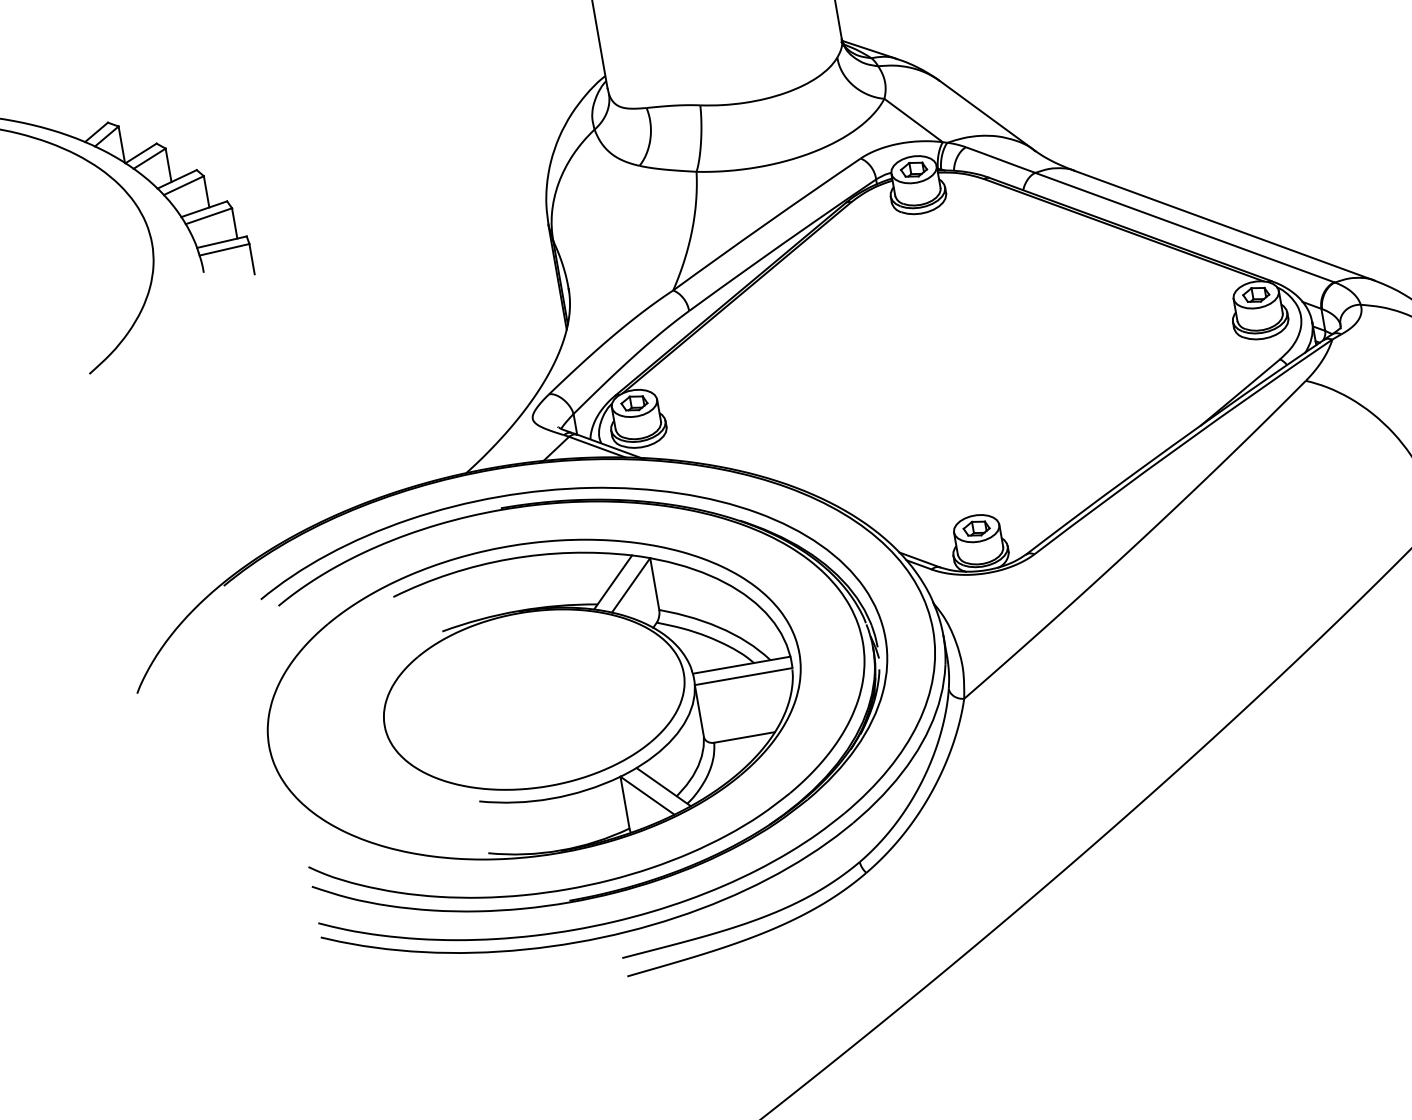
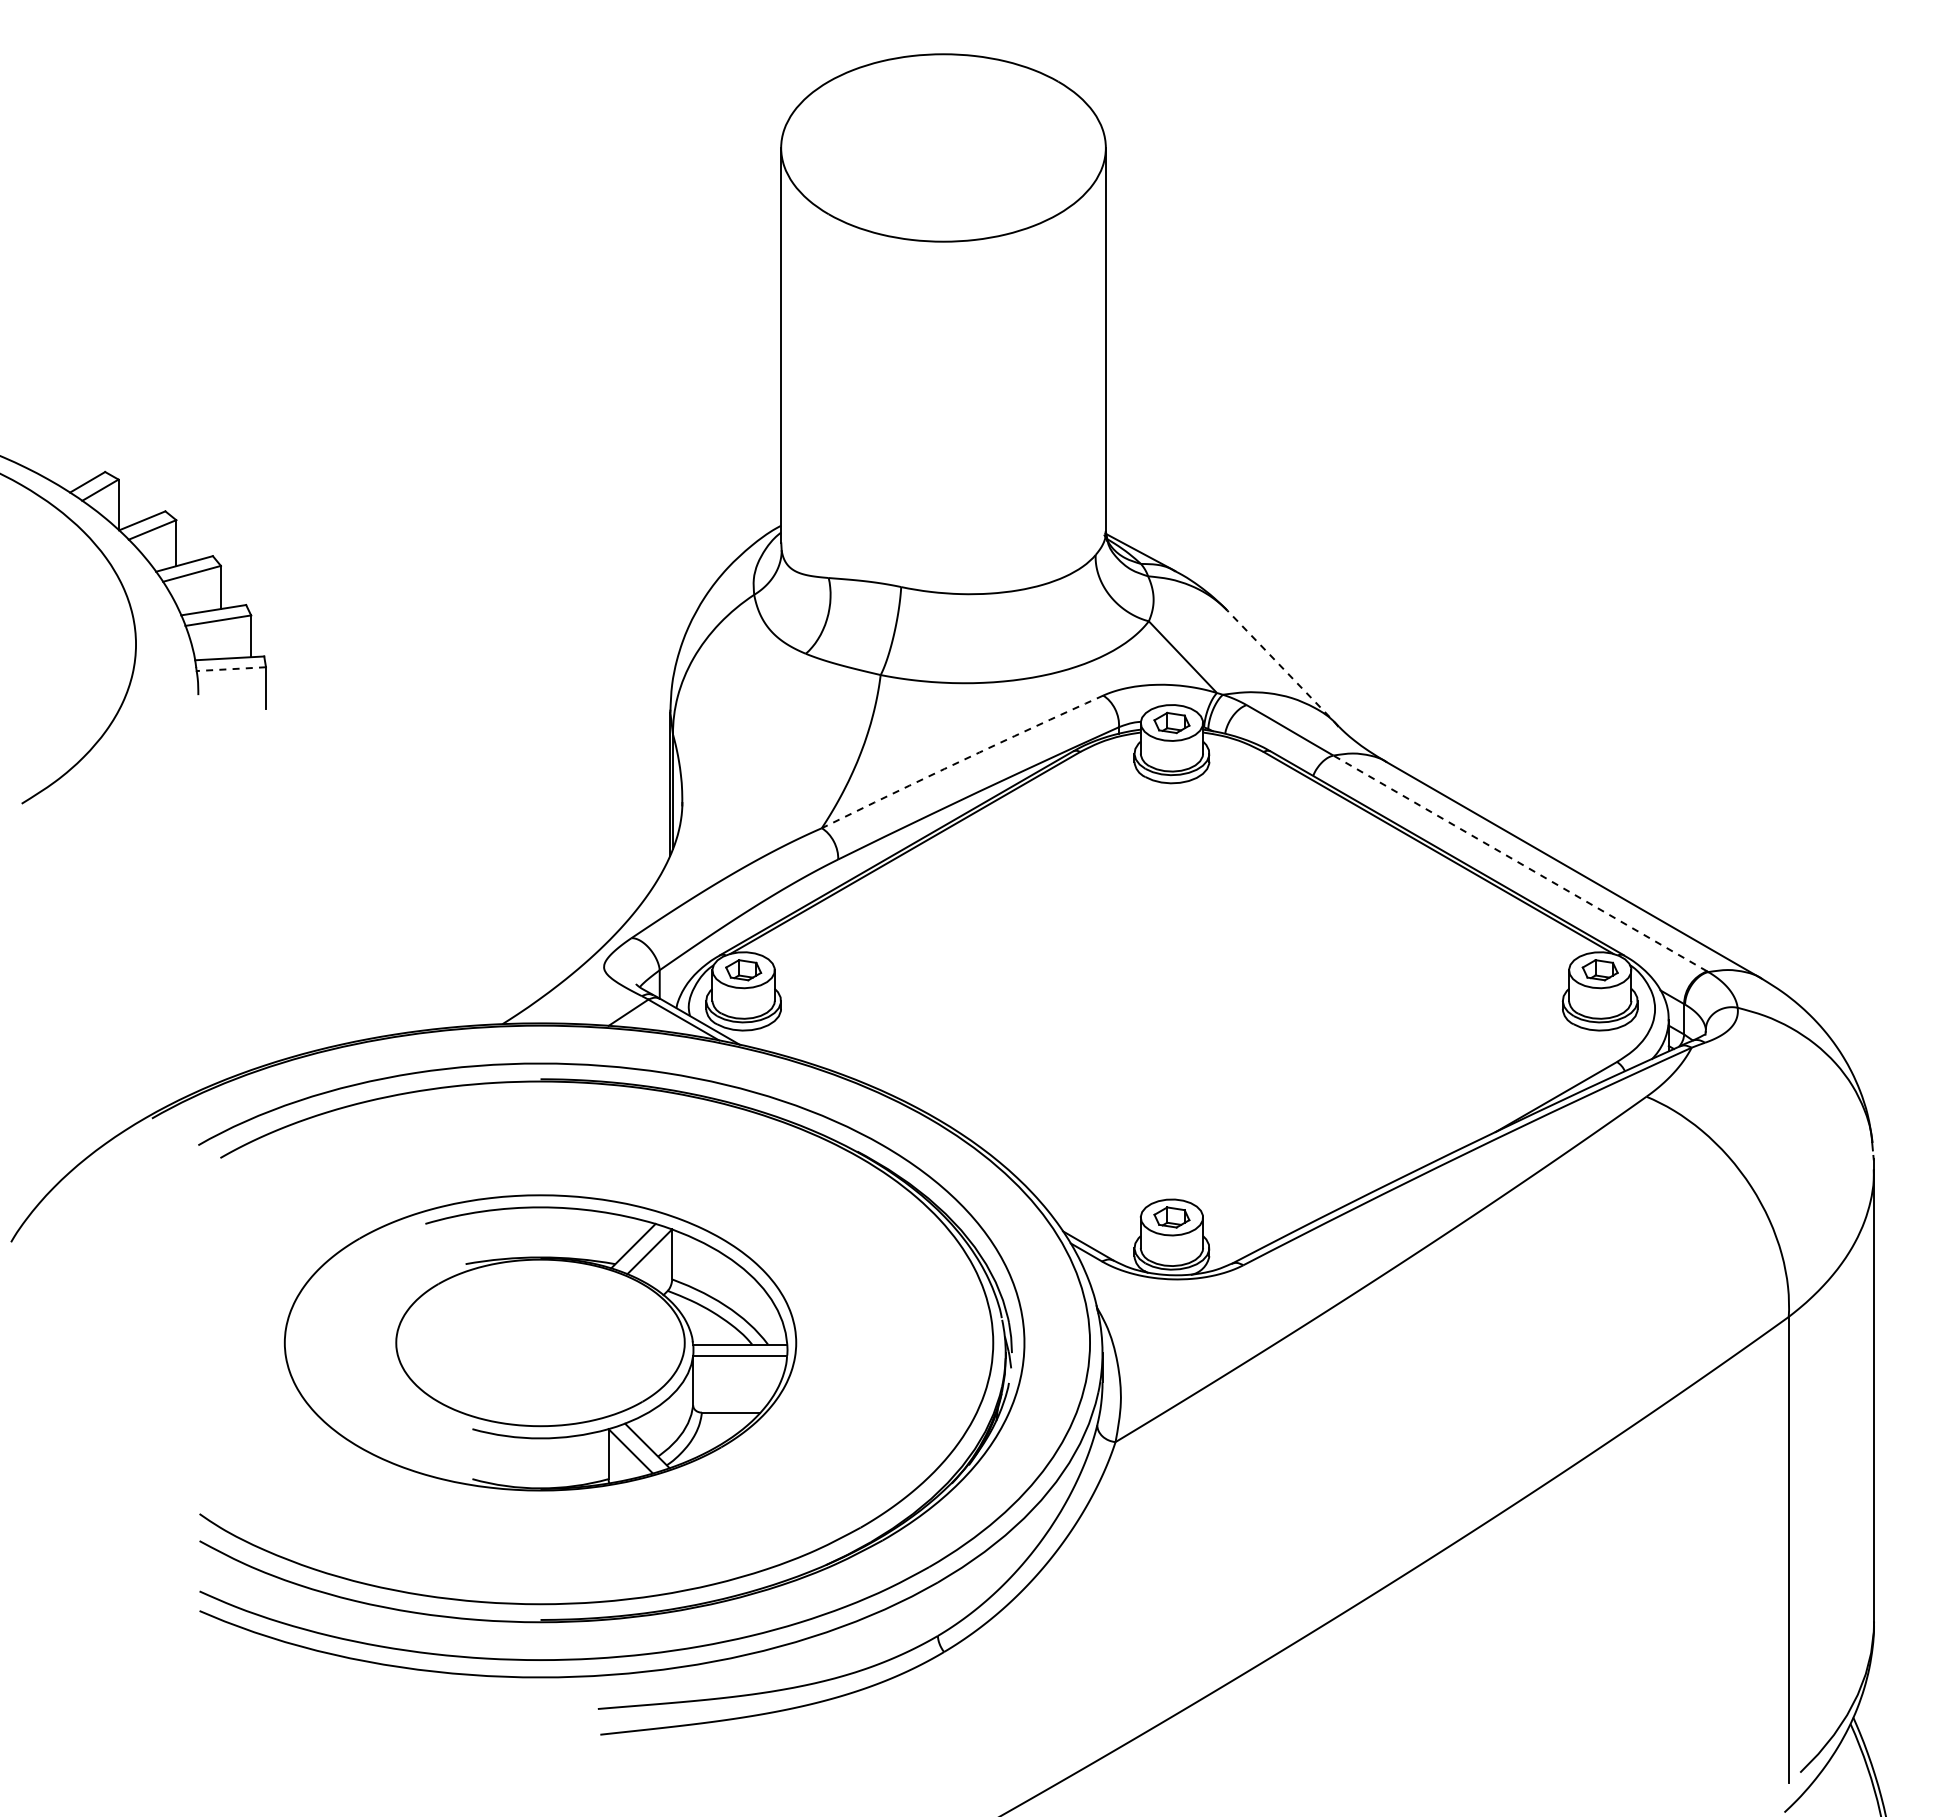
line: (988, 116) -> (1283, 668), solid -> dashed
arc: (766, 223) -> (961, 760), solid -> dashed
line: (1184, 227) -> (1520, 863), solid -> dashed
line: (224, 250) -> (231, 669), solid -> dashed
part: (534, 699) -> (540, 1342), size x0.7

